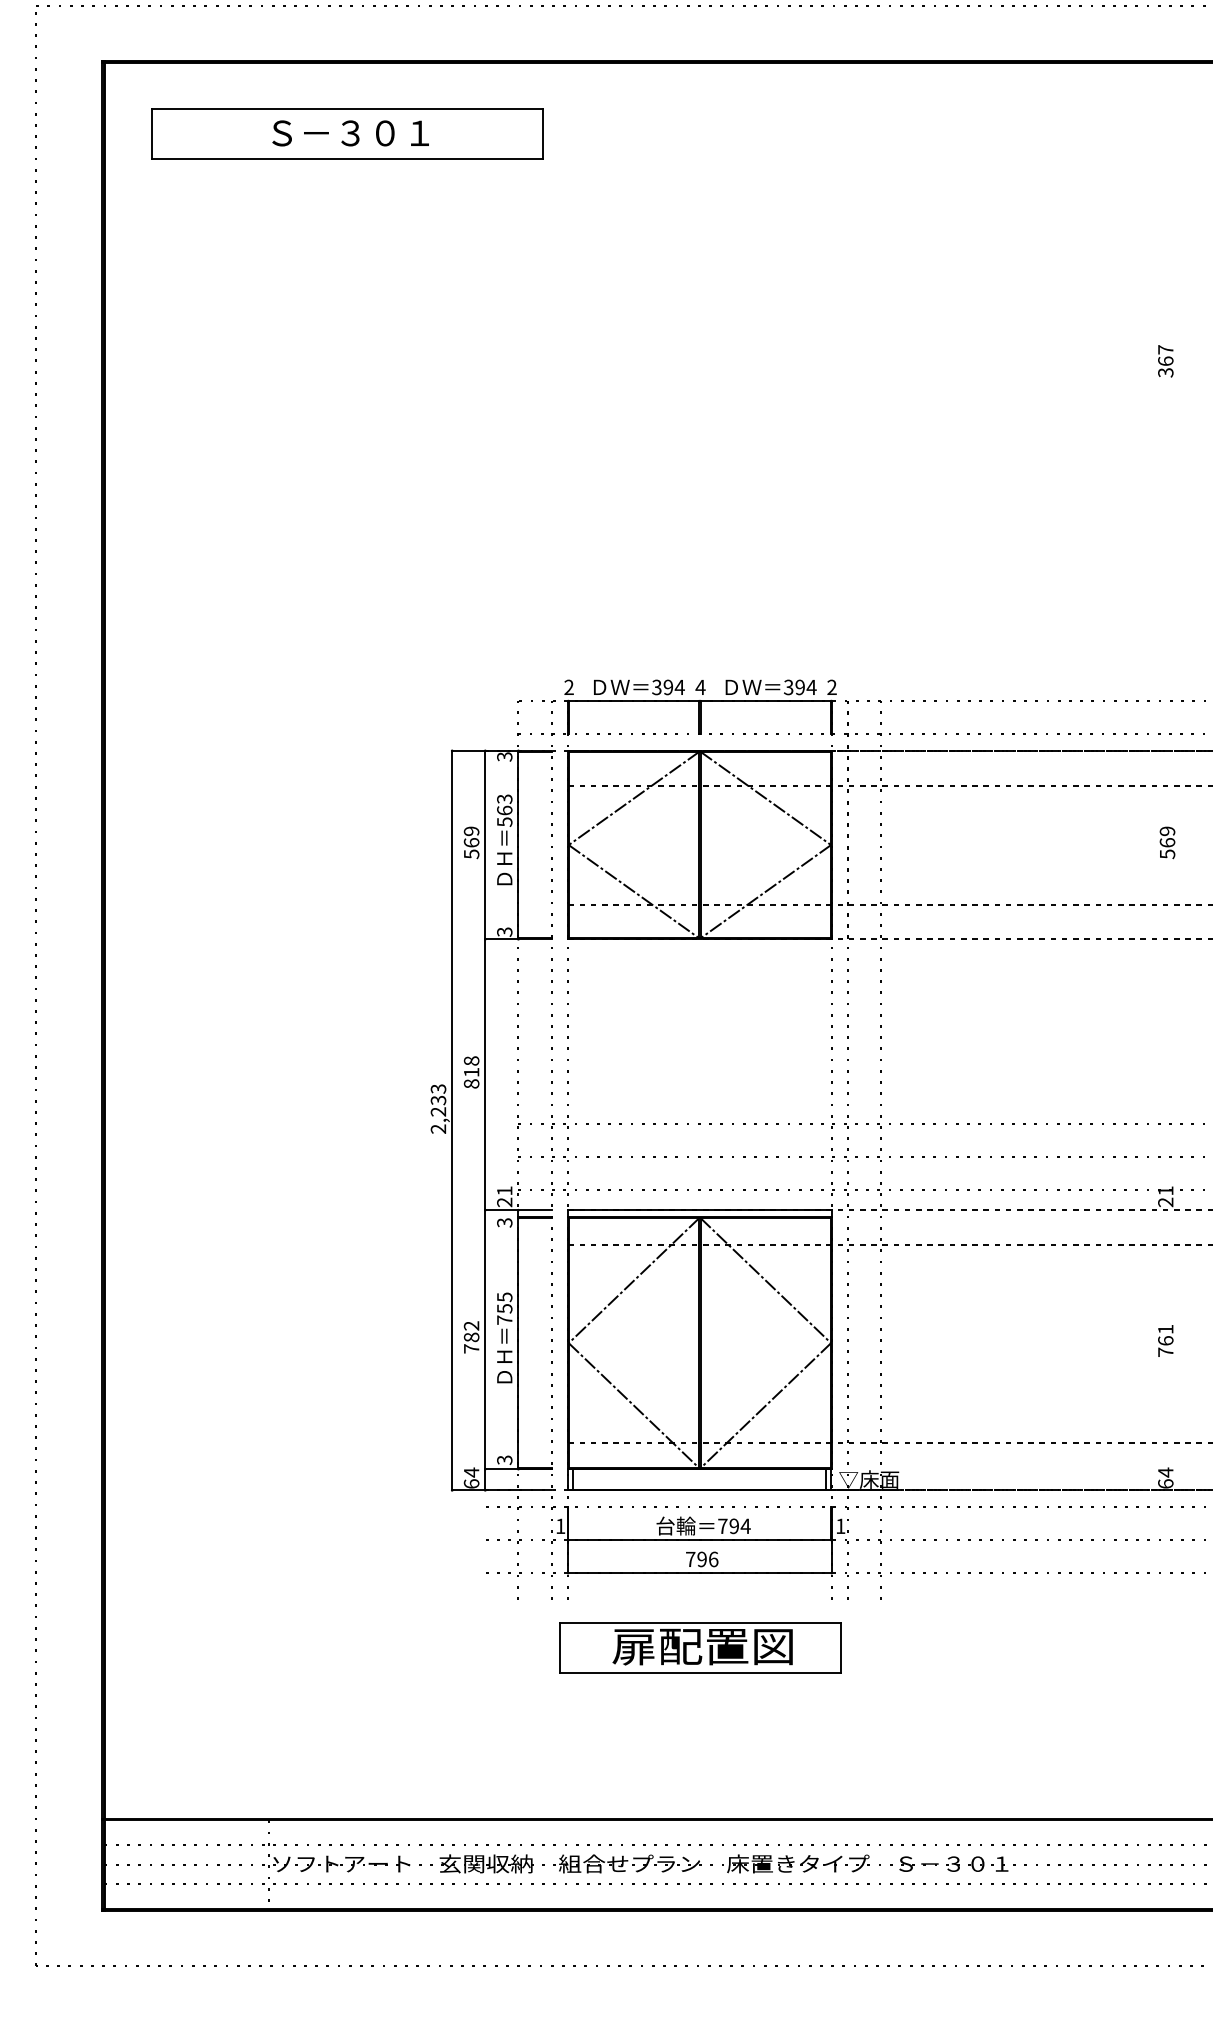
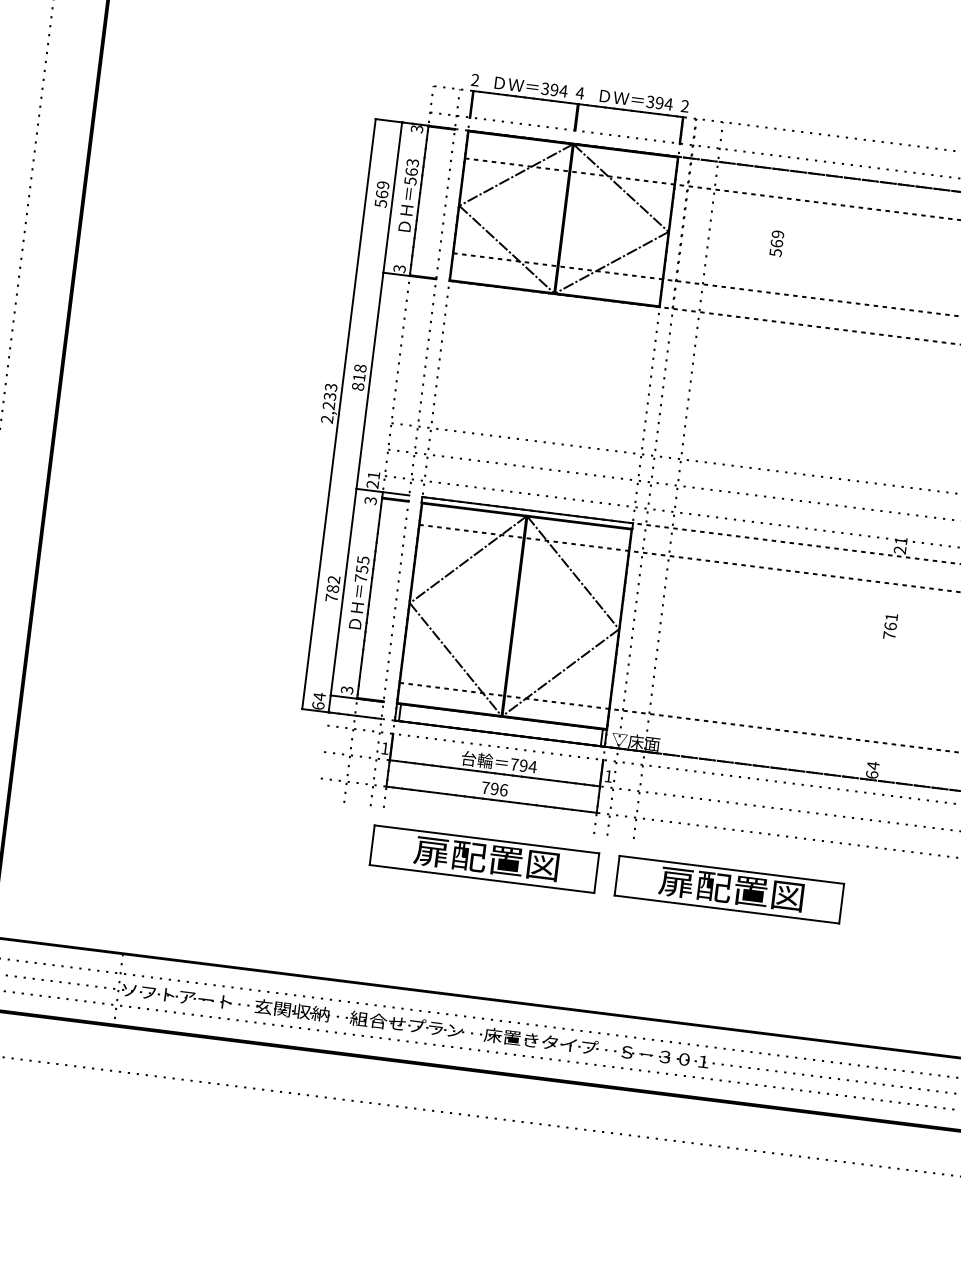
text: (1167, 842) -> (776, 243), moved
text: (1165, 1340) -> (890, 626), moved
part: (1007, 1647) -> (729, 889), added

